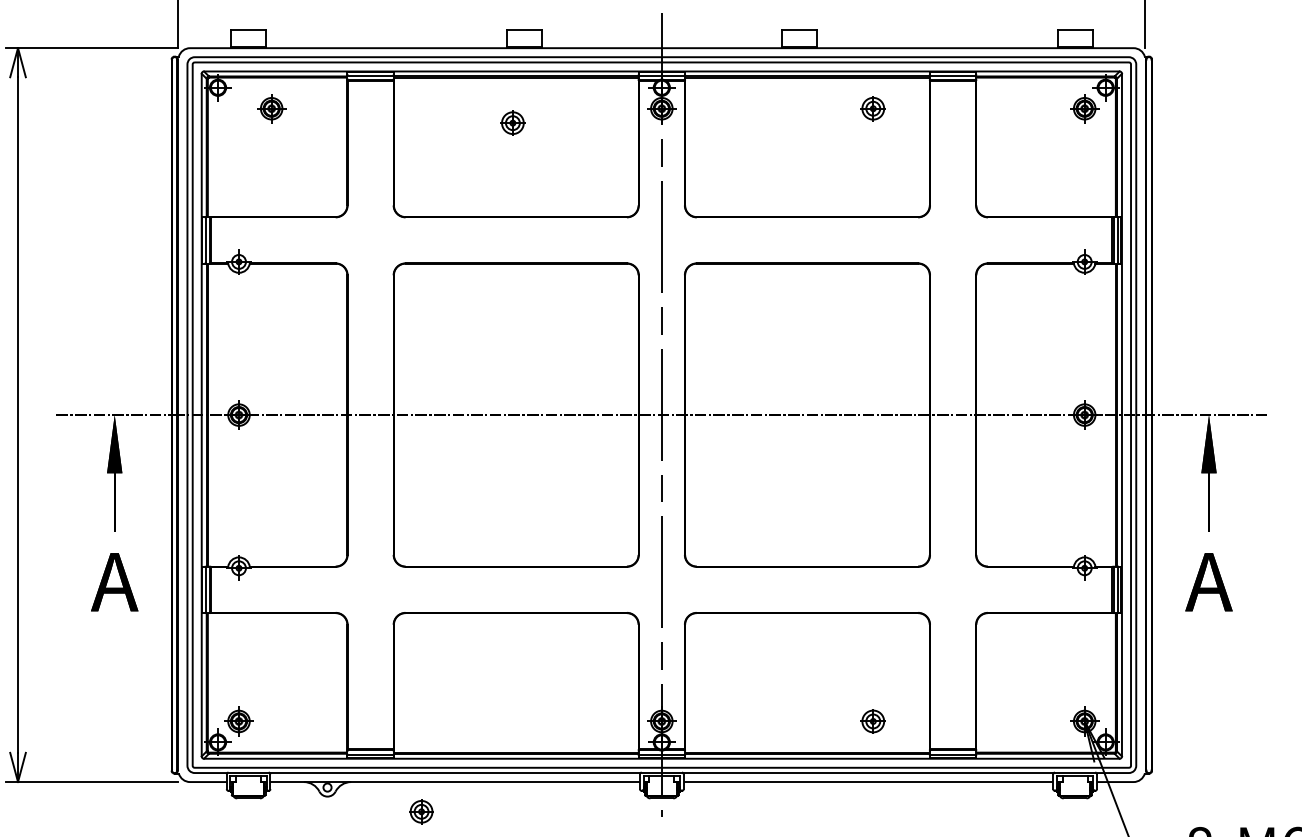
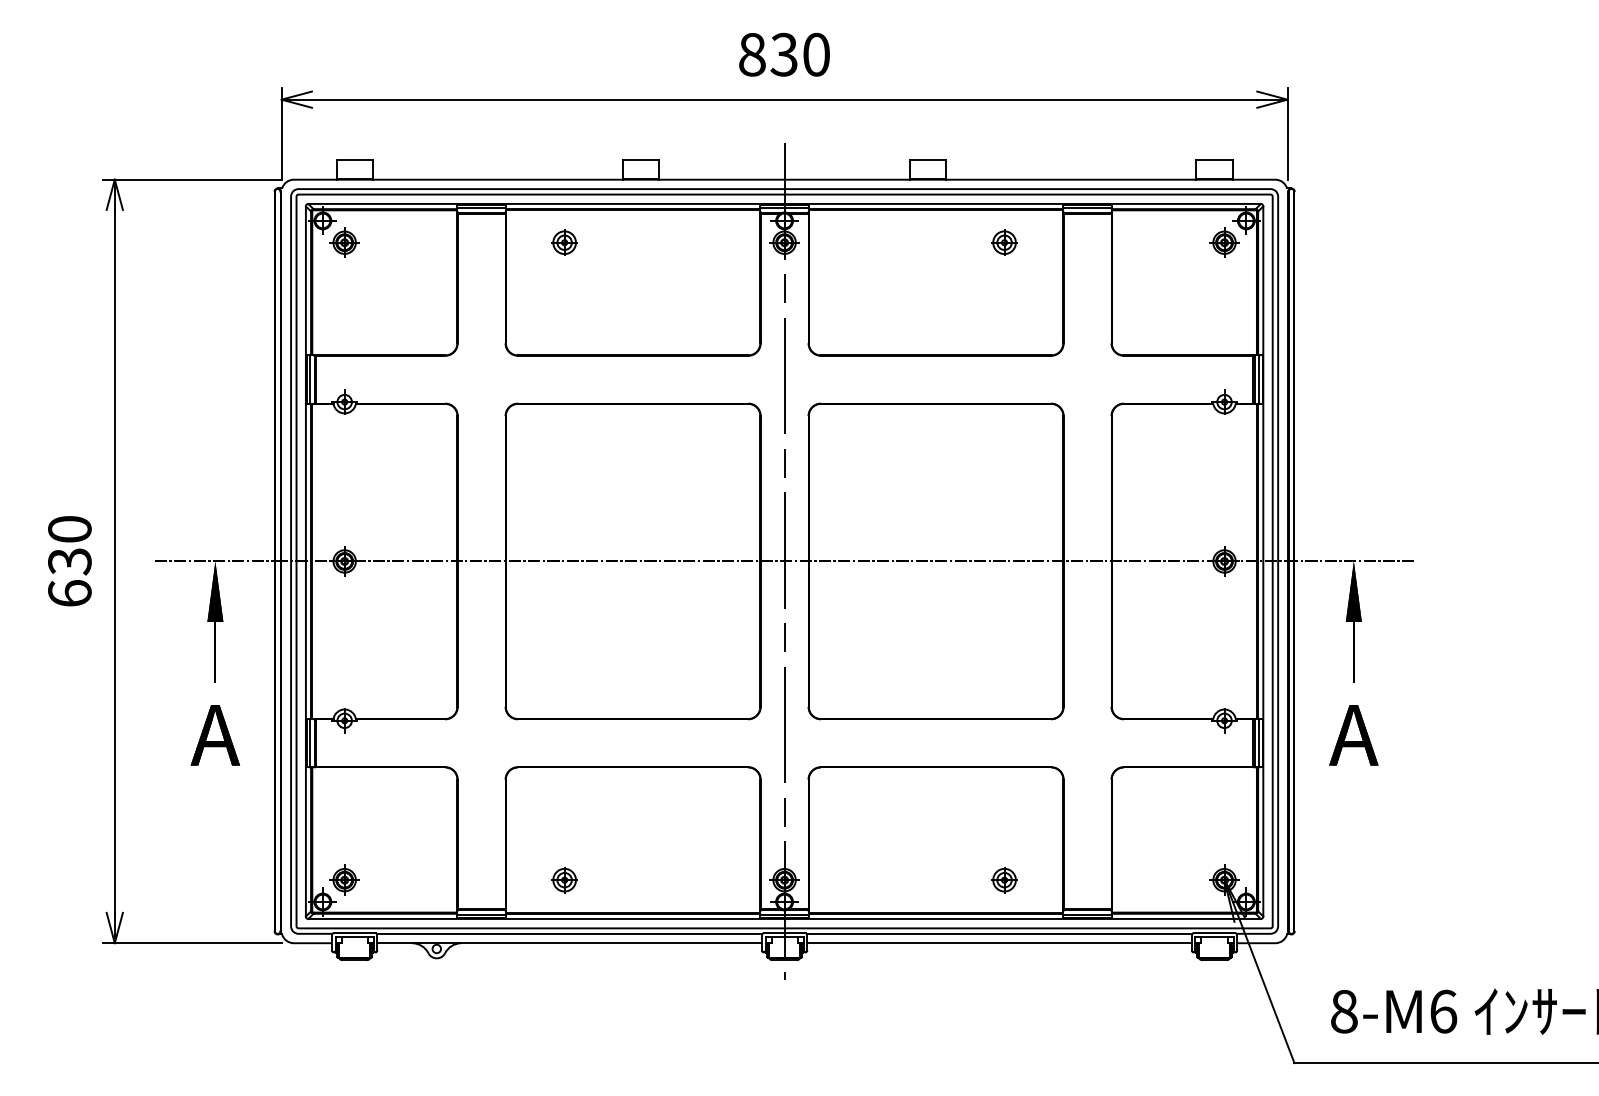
part: (271, 108) -> (344, 242), moved
part: (512, 122) -> (564, 242), moved
part: (421, 812) -> (564, 880), moved

